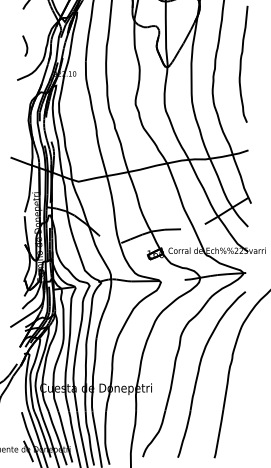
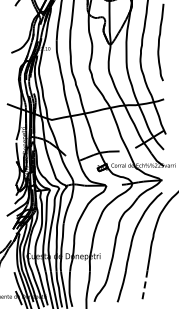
line: (24, 44) -> (16, 29), removed
line: (218, 433) -> (144, 286), solid -> dashed

